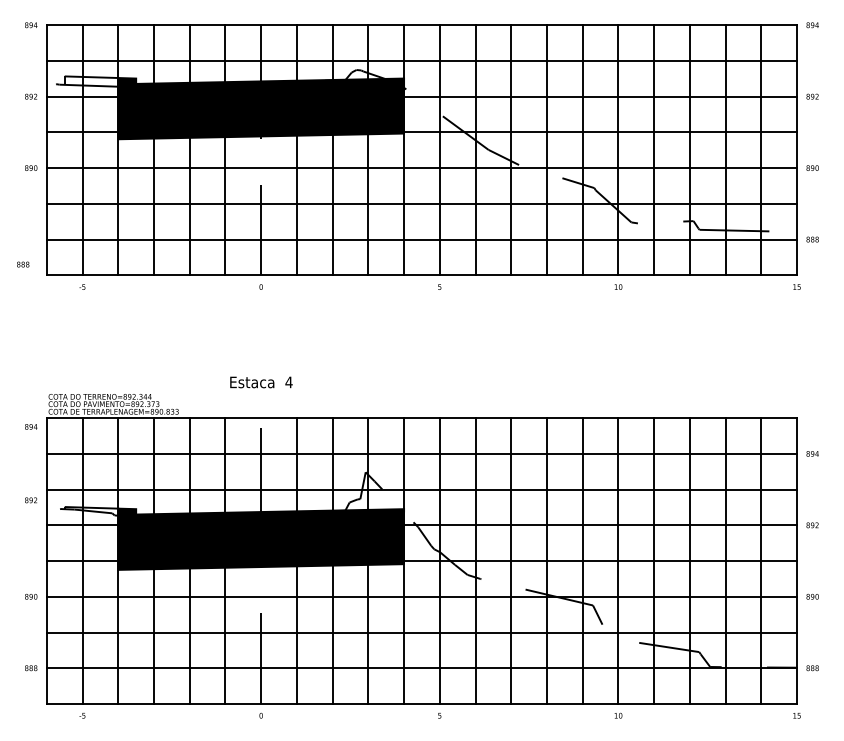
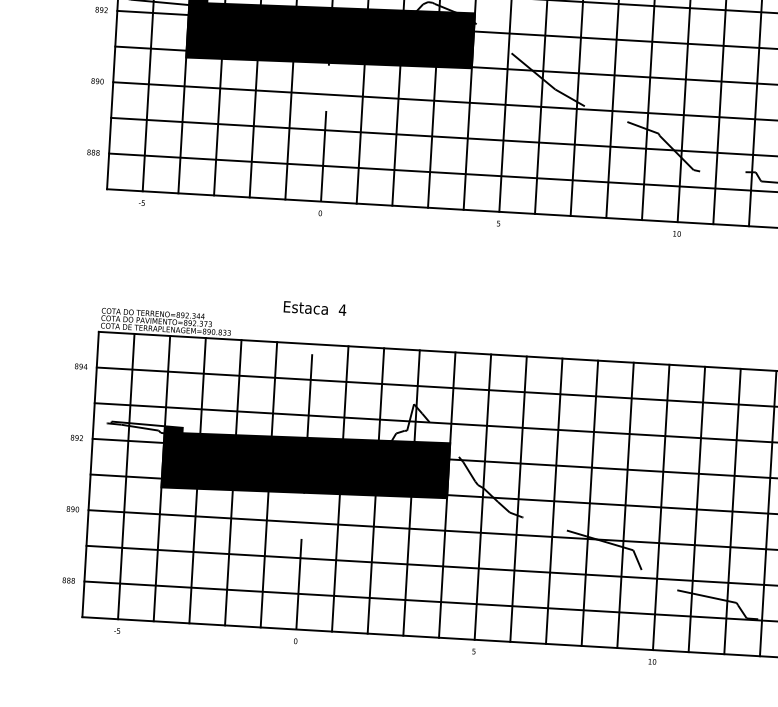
text: (23, 264) -> (93, 152), moved
text: (31, 426) -> (81, 366), moved
text: (31, 500) -> (77, 438), moved

